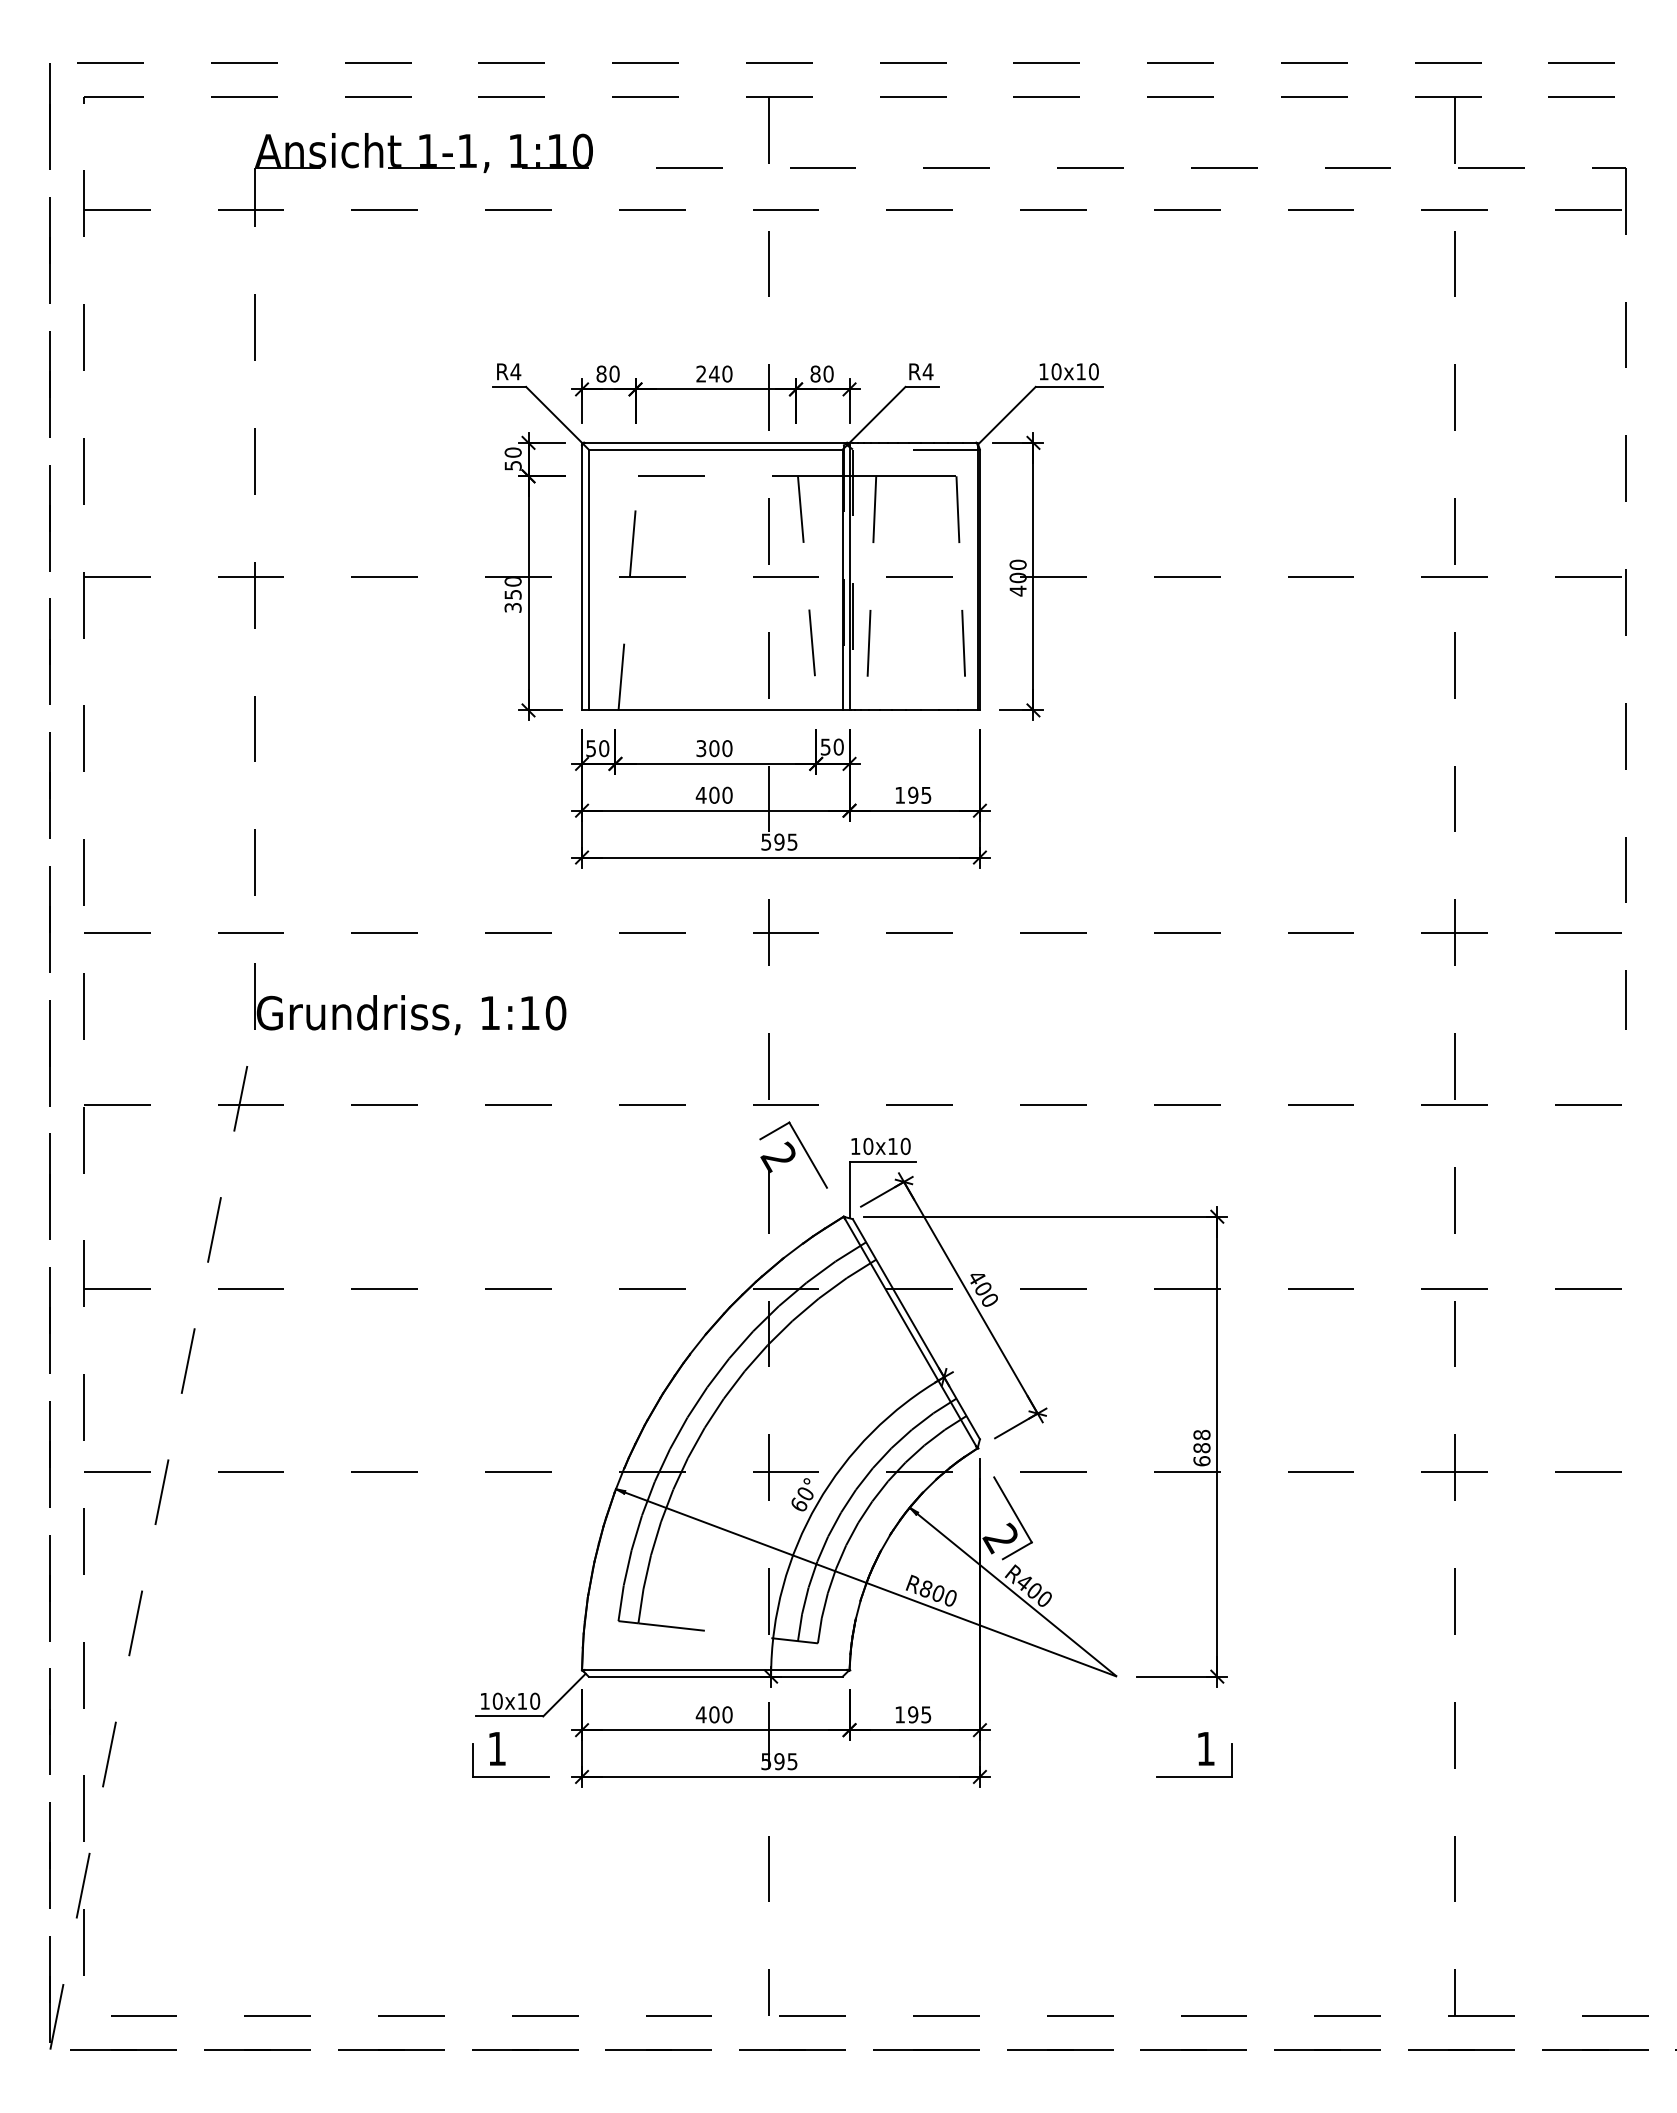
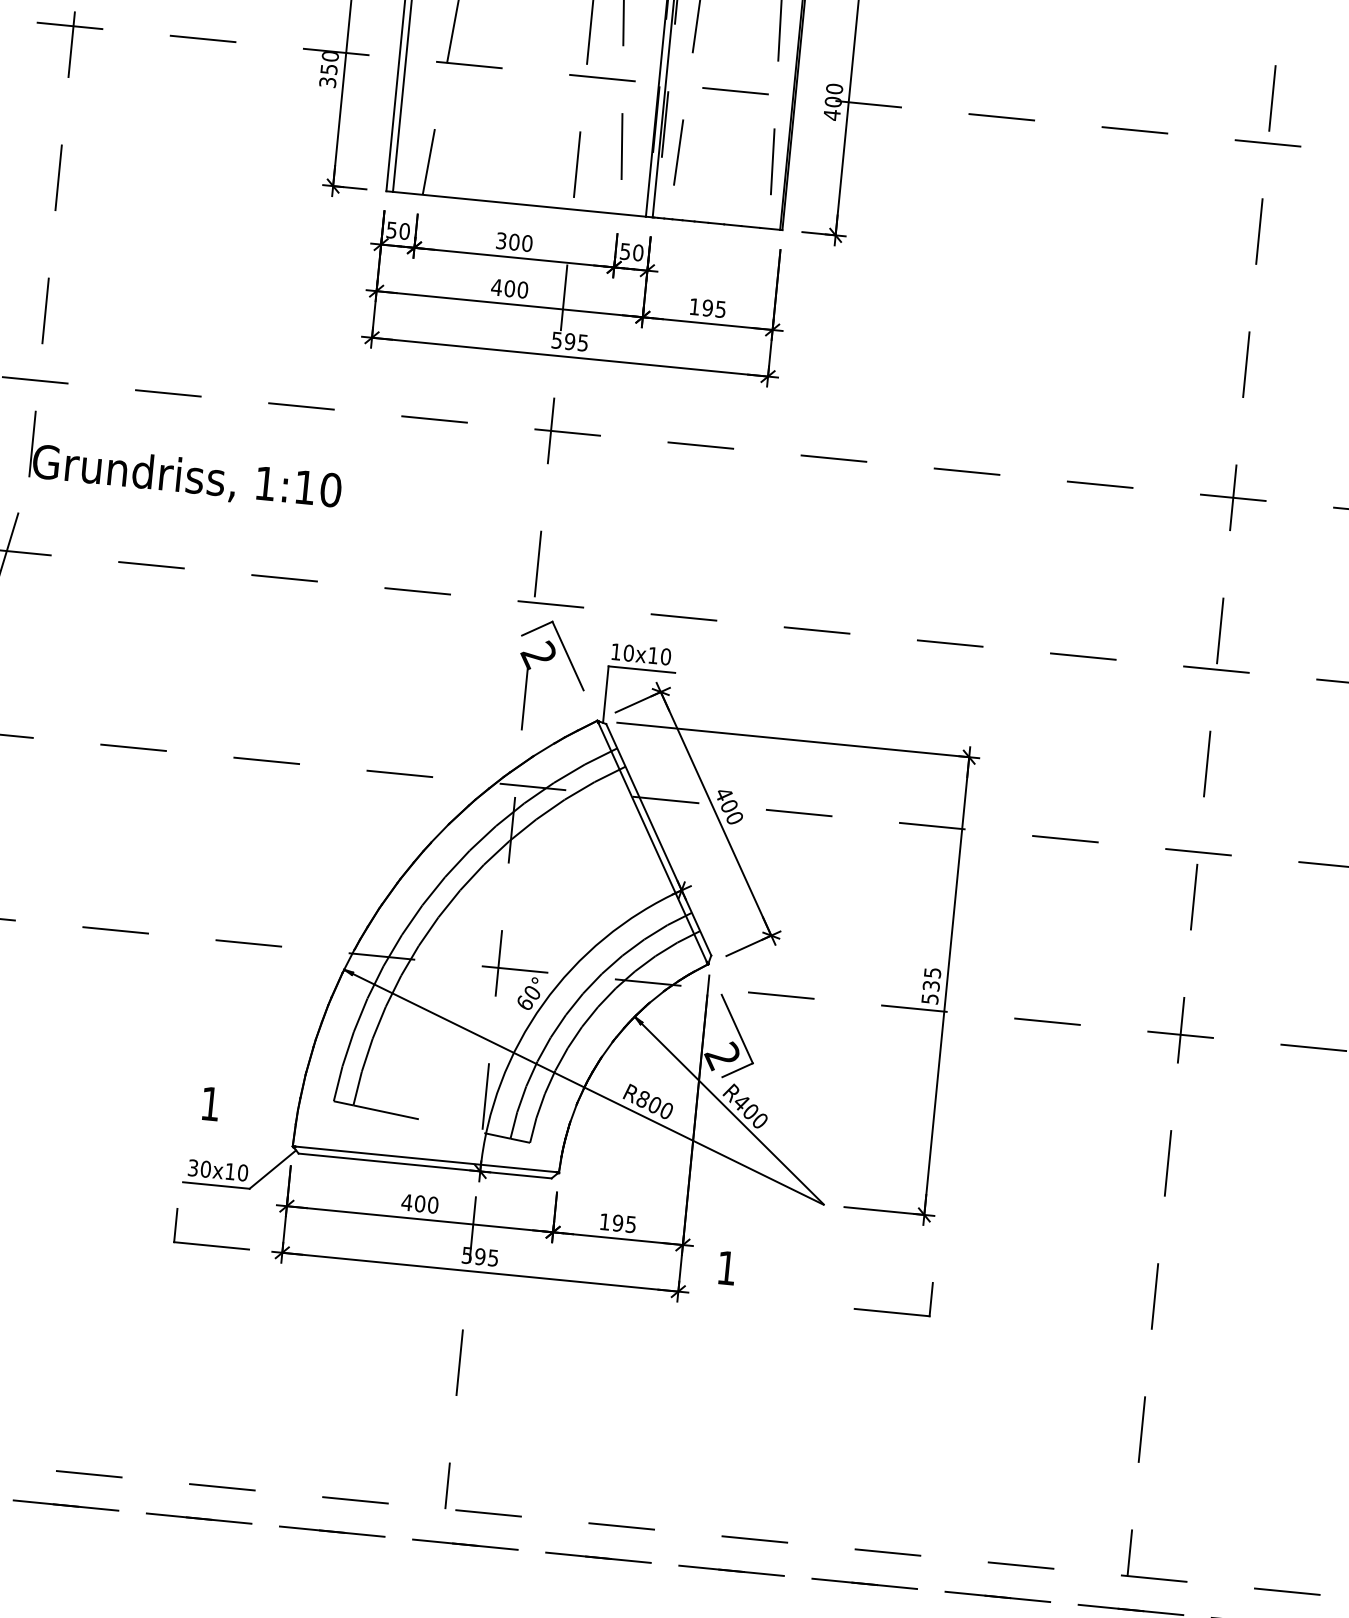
text: (1201, 1447) -> (930, 985), 688 -> 535
text: (484, 1700) -> (192, 1167), 10x10 -> 30x10
text: (497, 1748) -> (211, 1103), moved
text: (1206, 1748) -> (727, 1267), moved

